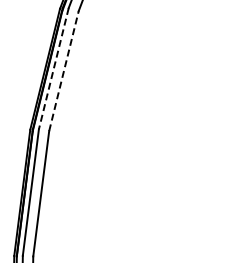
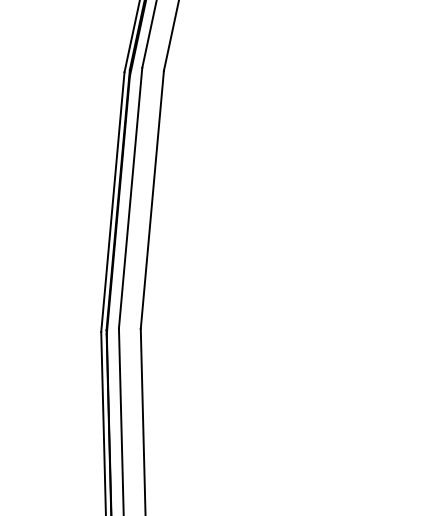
line: (53, 69) -> (130, 199), dashed -> solid
line: (63, 71) -> (151, 200), dashed -> solid

